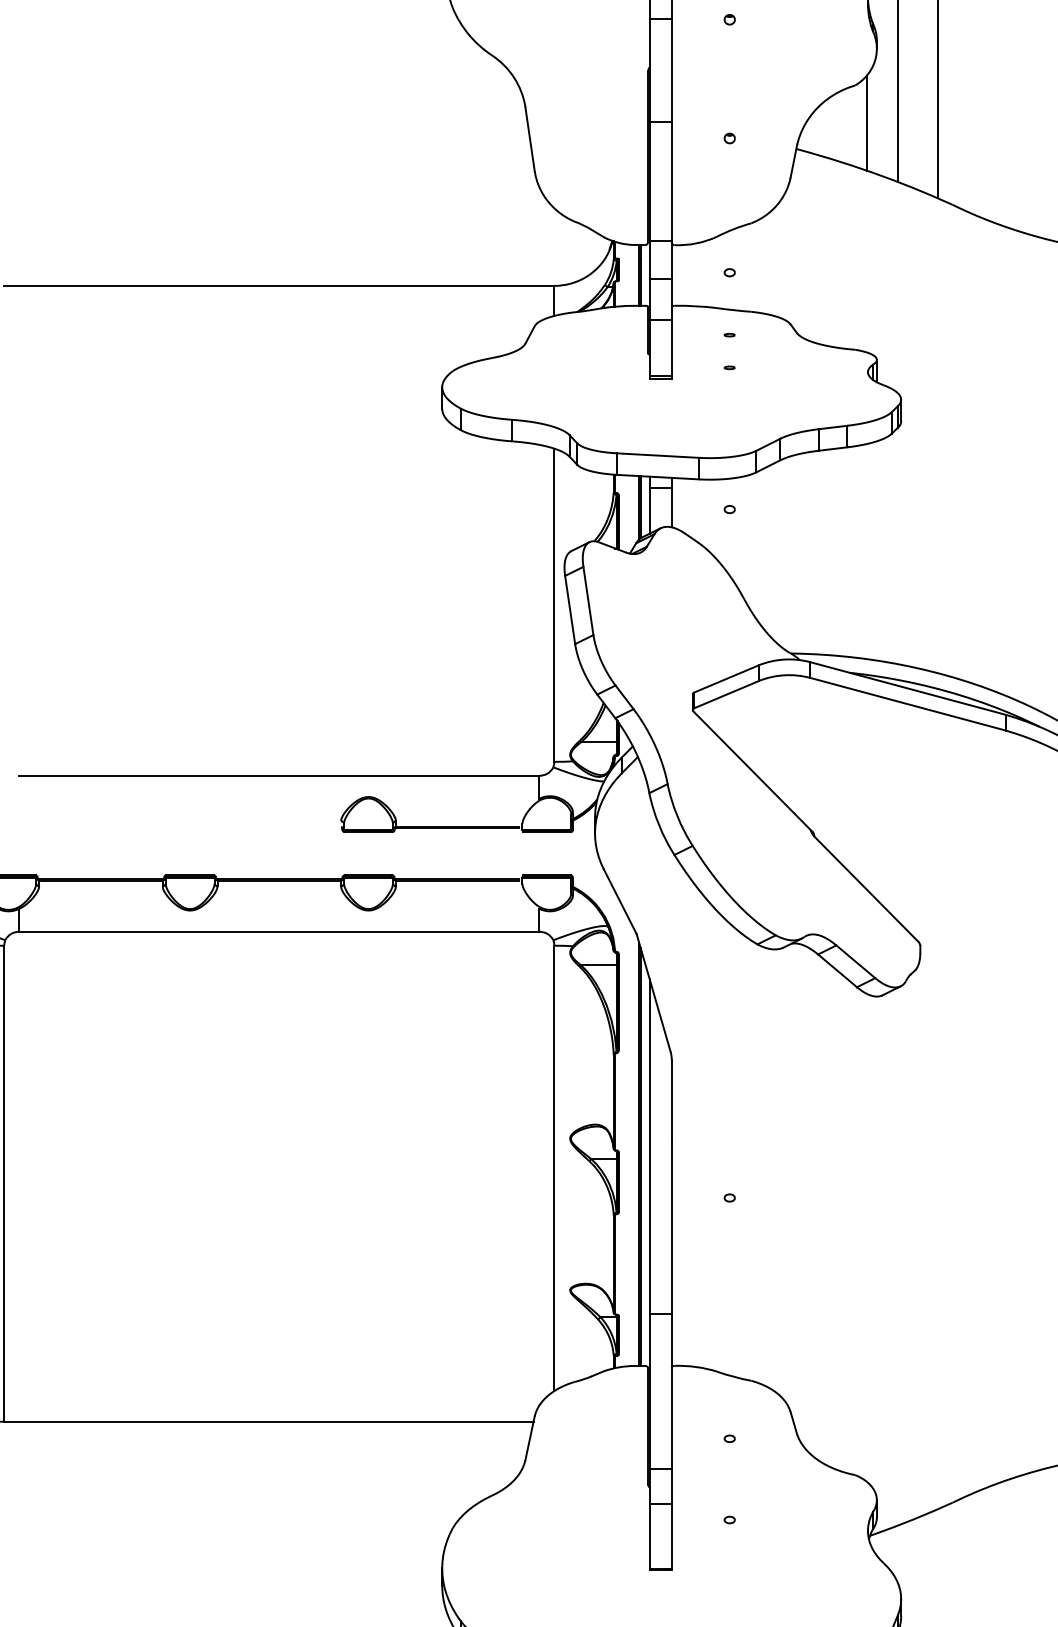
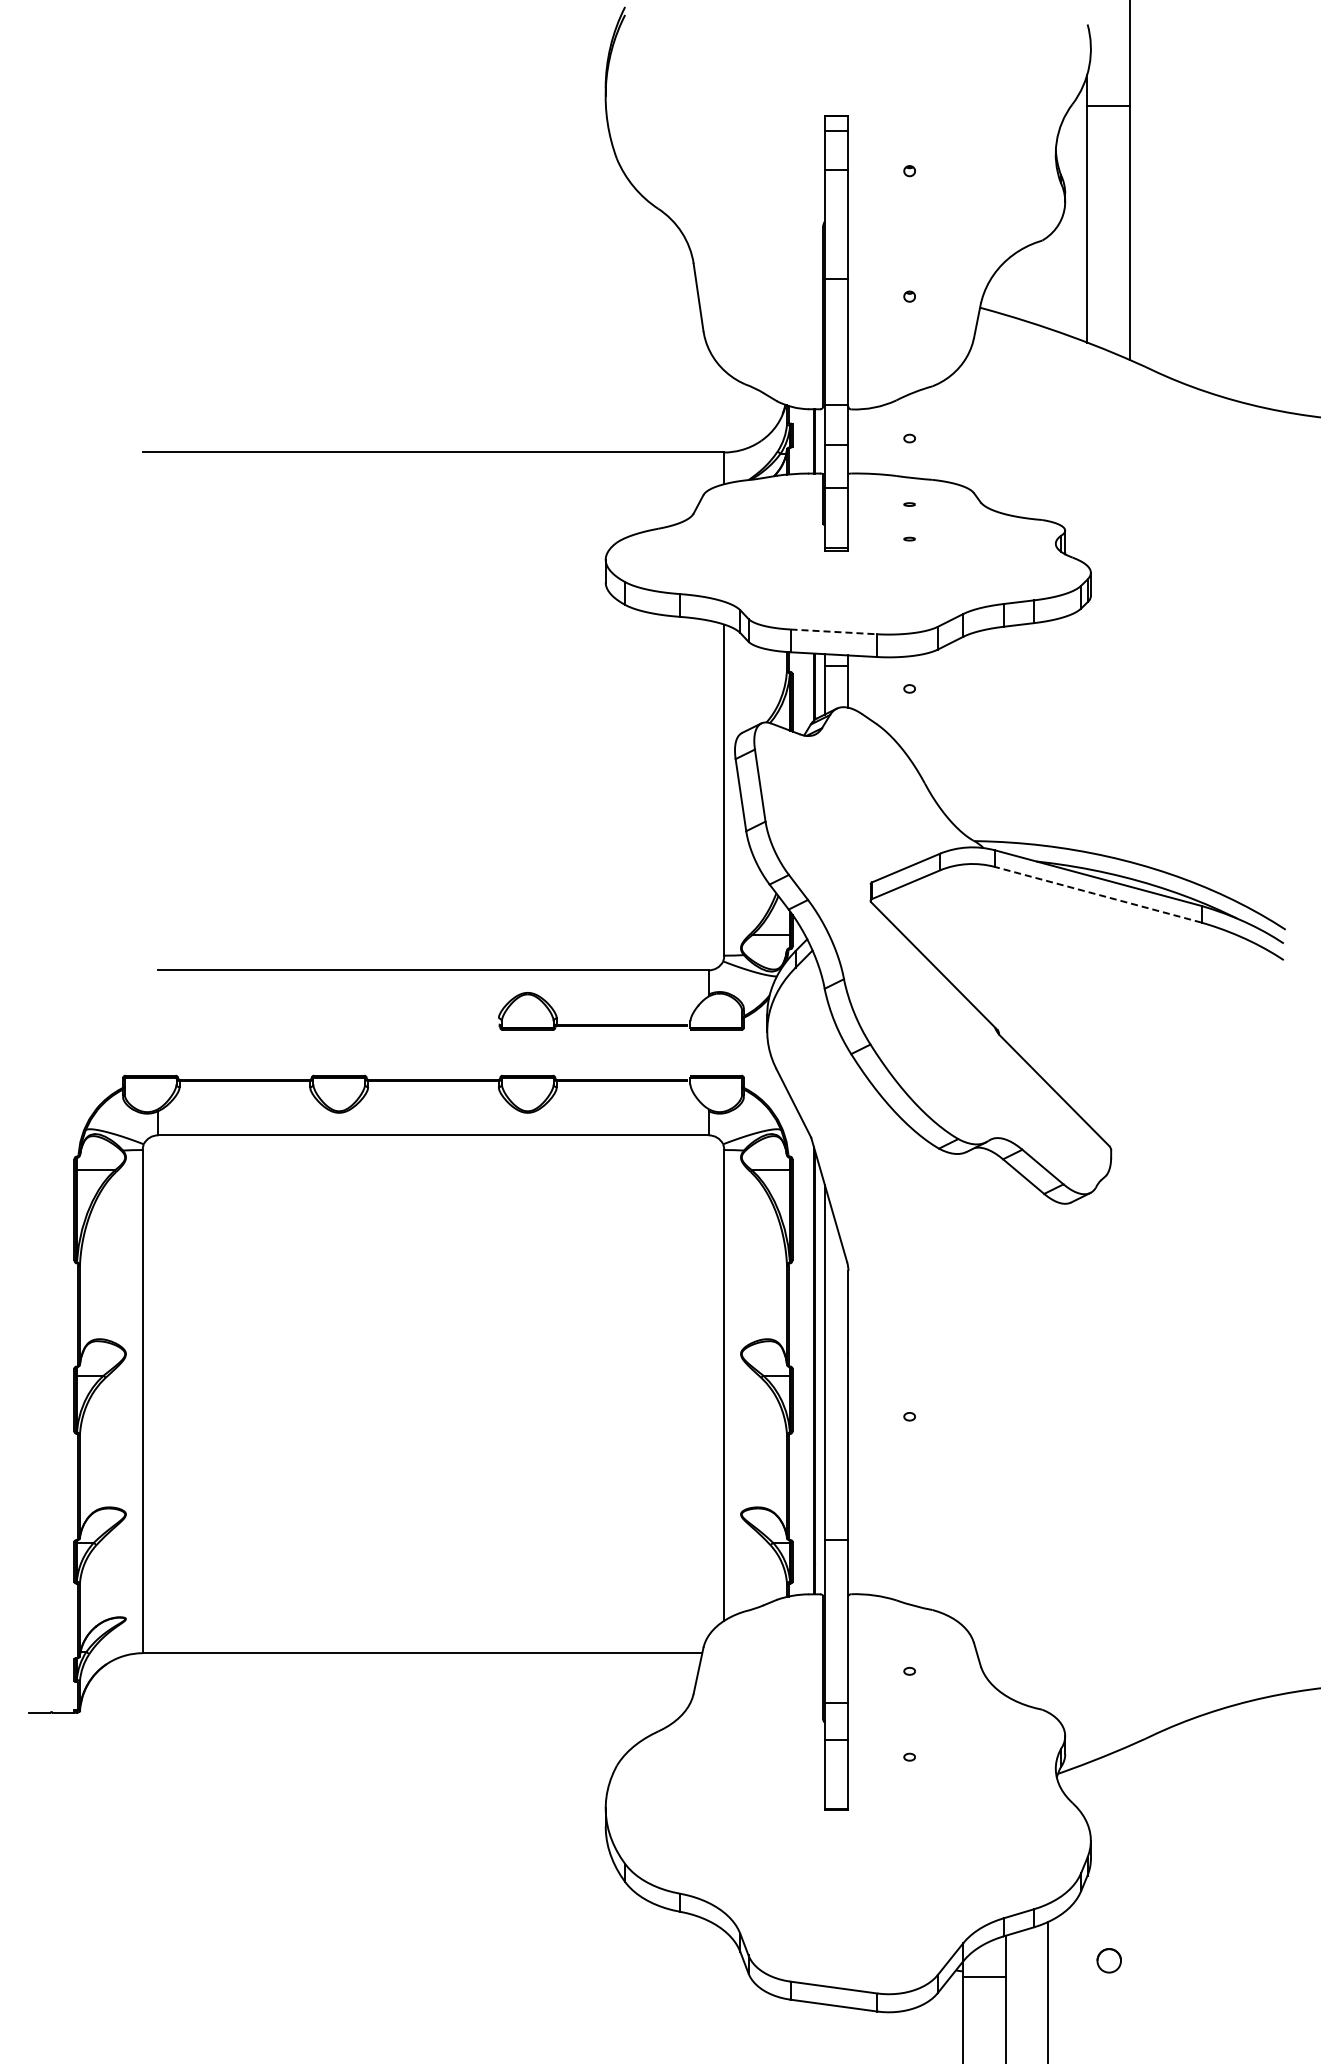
line: (866, 123) -> (1054, 280), removed
line: (657, 455) -> (833, 631), solid -> dashed
line: (907, 704) -> (1097, 894), solid -> dashed

